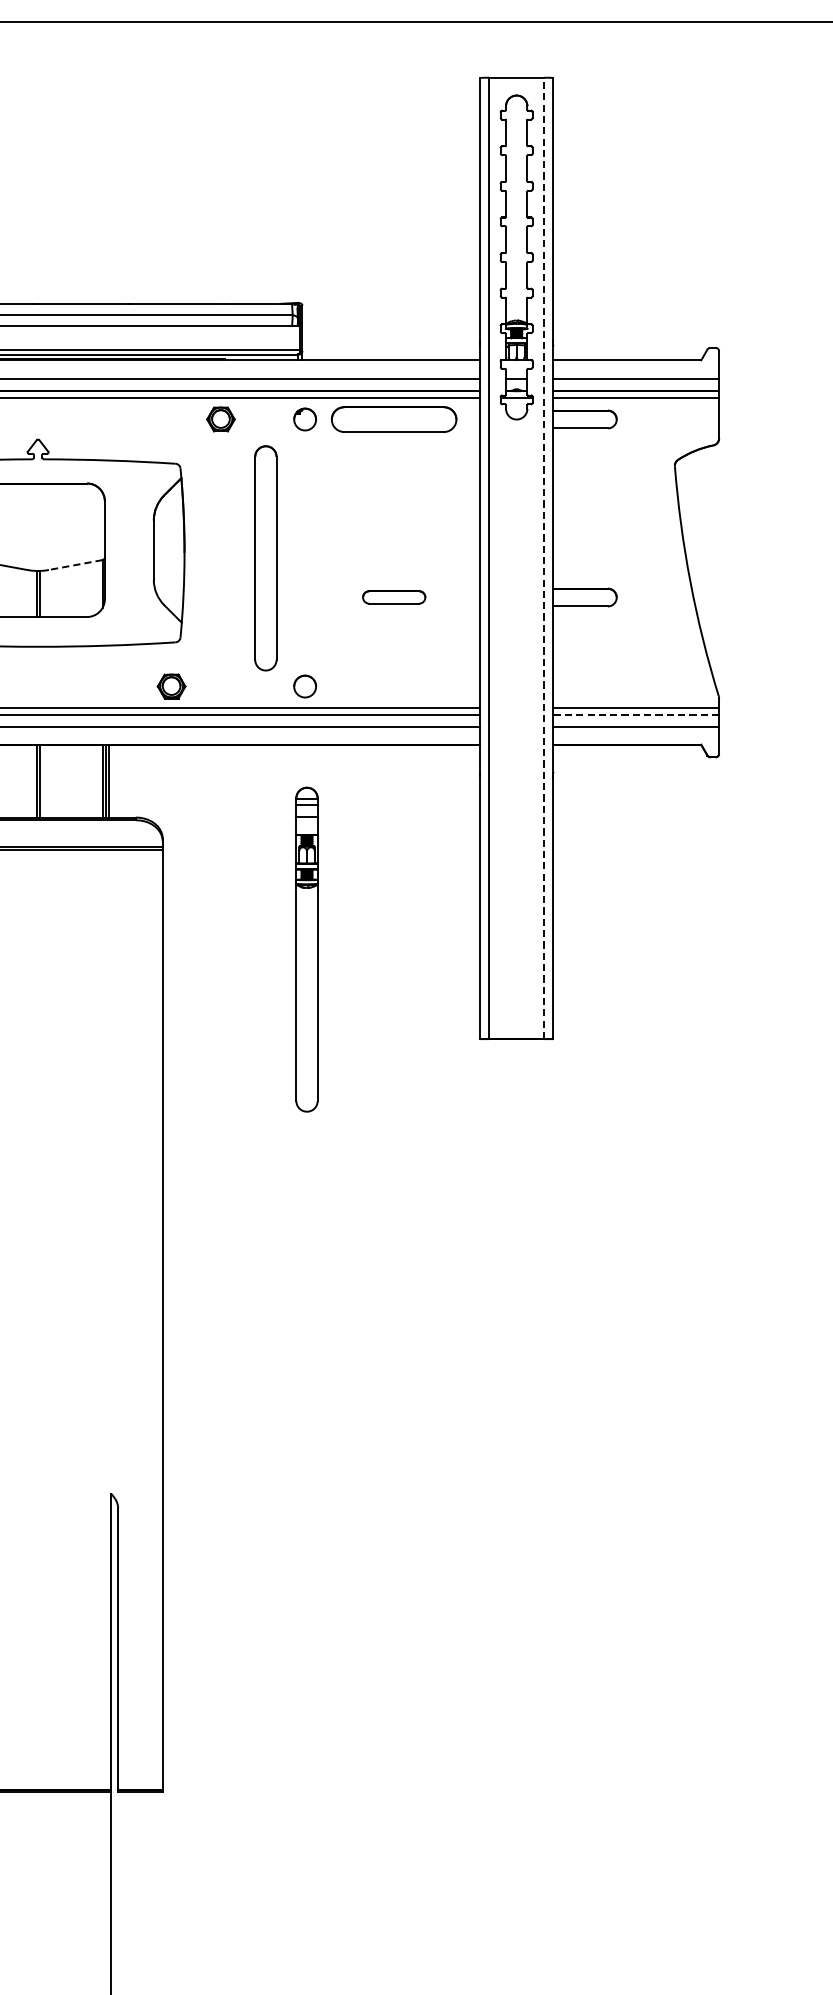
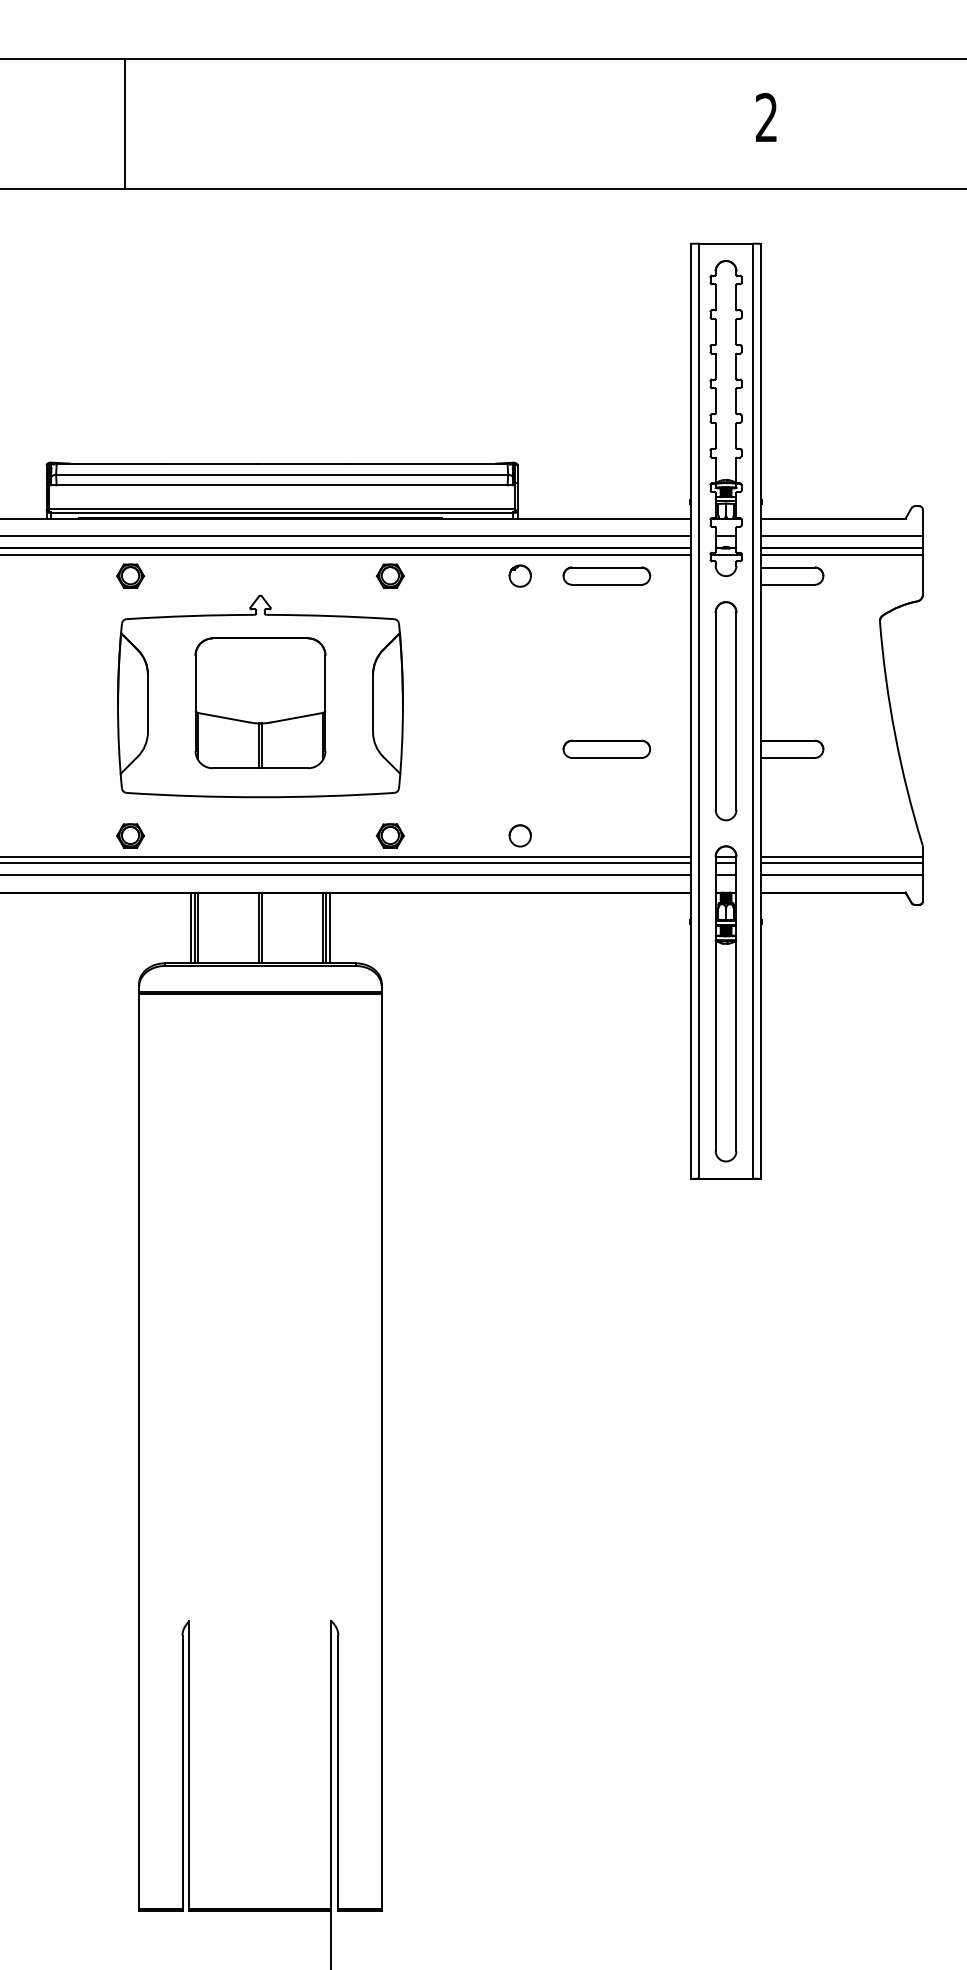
part: (220, 418) -> (389, 575), moved
part: (393, 418) -> (606, 575), size x0.71
part: (265, 558) -> (725, 711), moved
line: (543, 558) -> (752, 711), dashed -> solid
line: (76, 564) -> (297, 717), dashed -> solid
part: (393, 596) -> (606, 748), size x1.43
line: (636, 714) -> (842, 863), dashed -> solid
part: (306, 949) -> (725, 1003), moved

